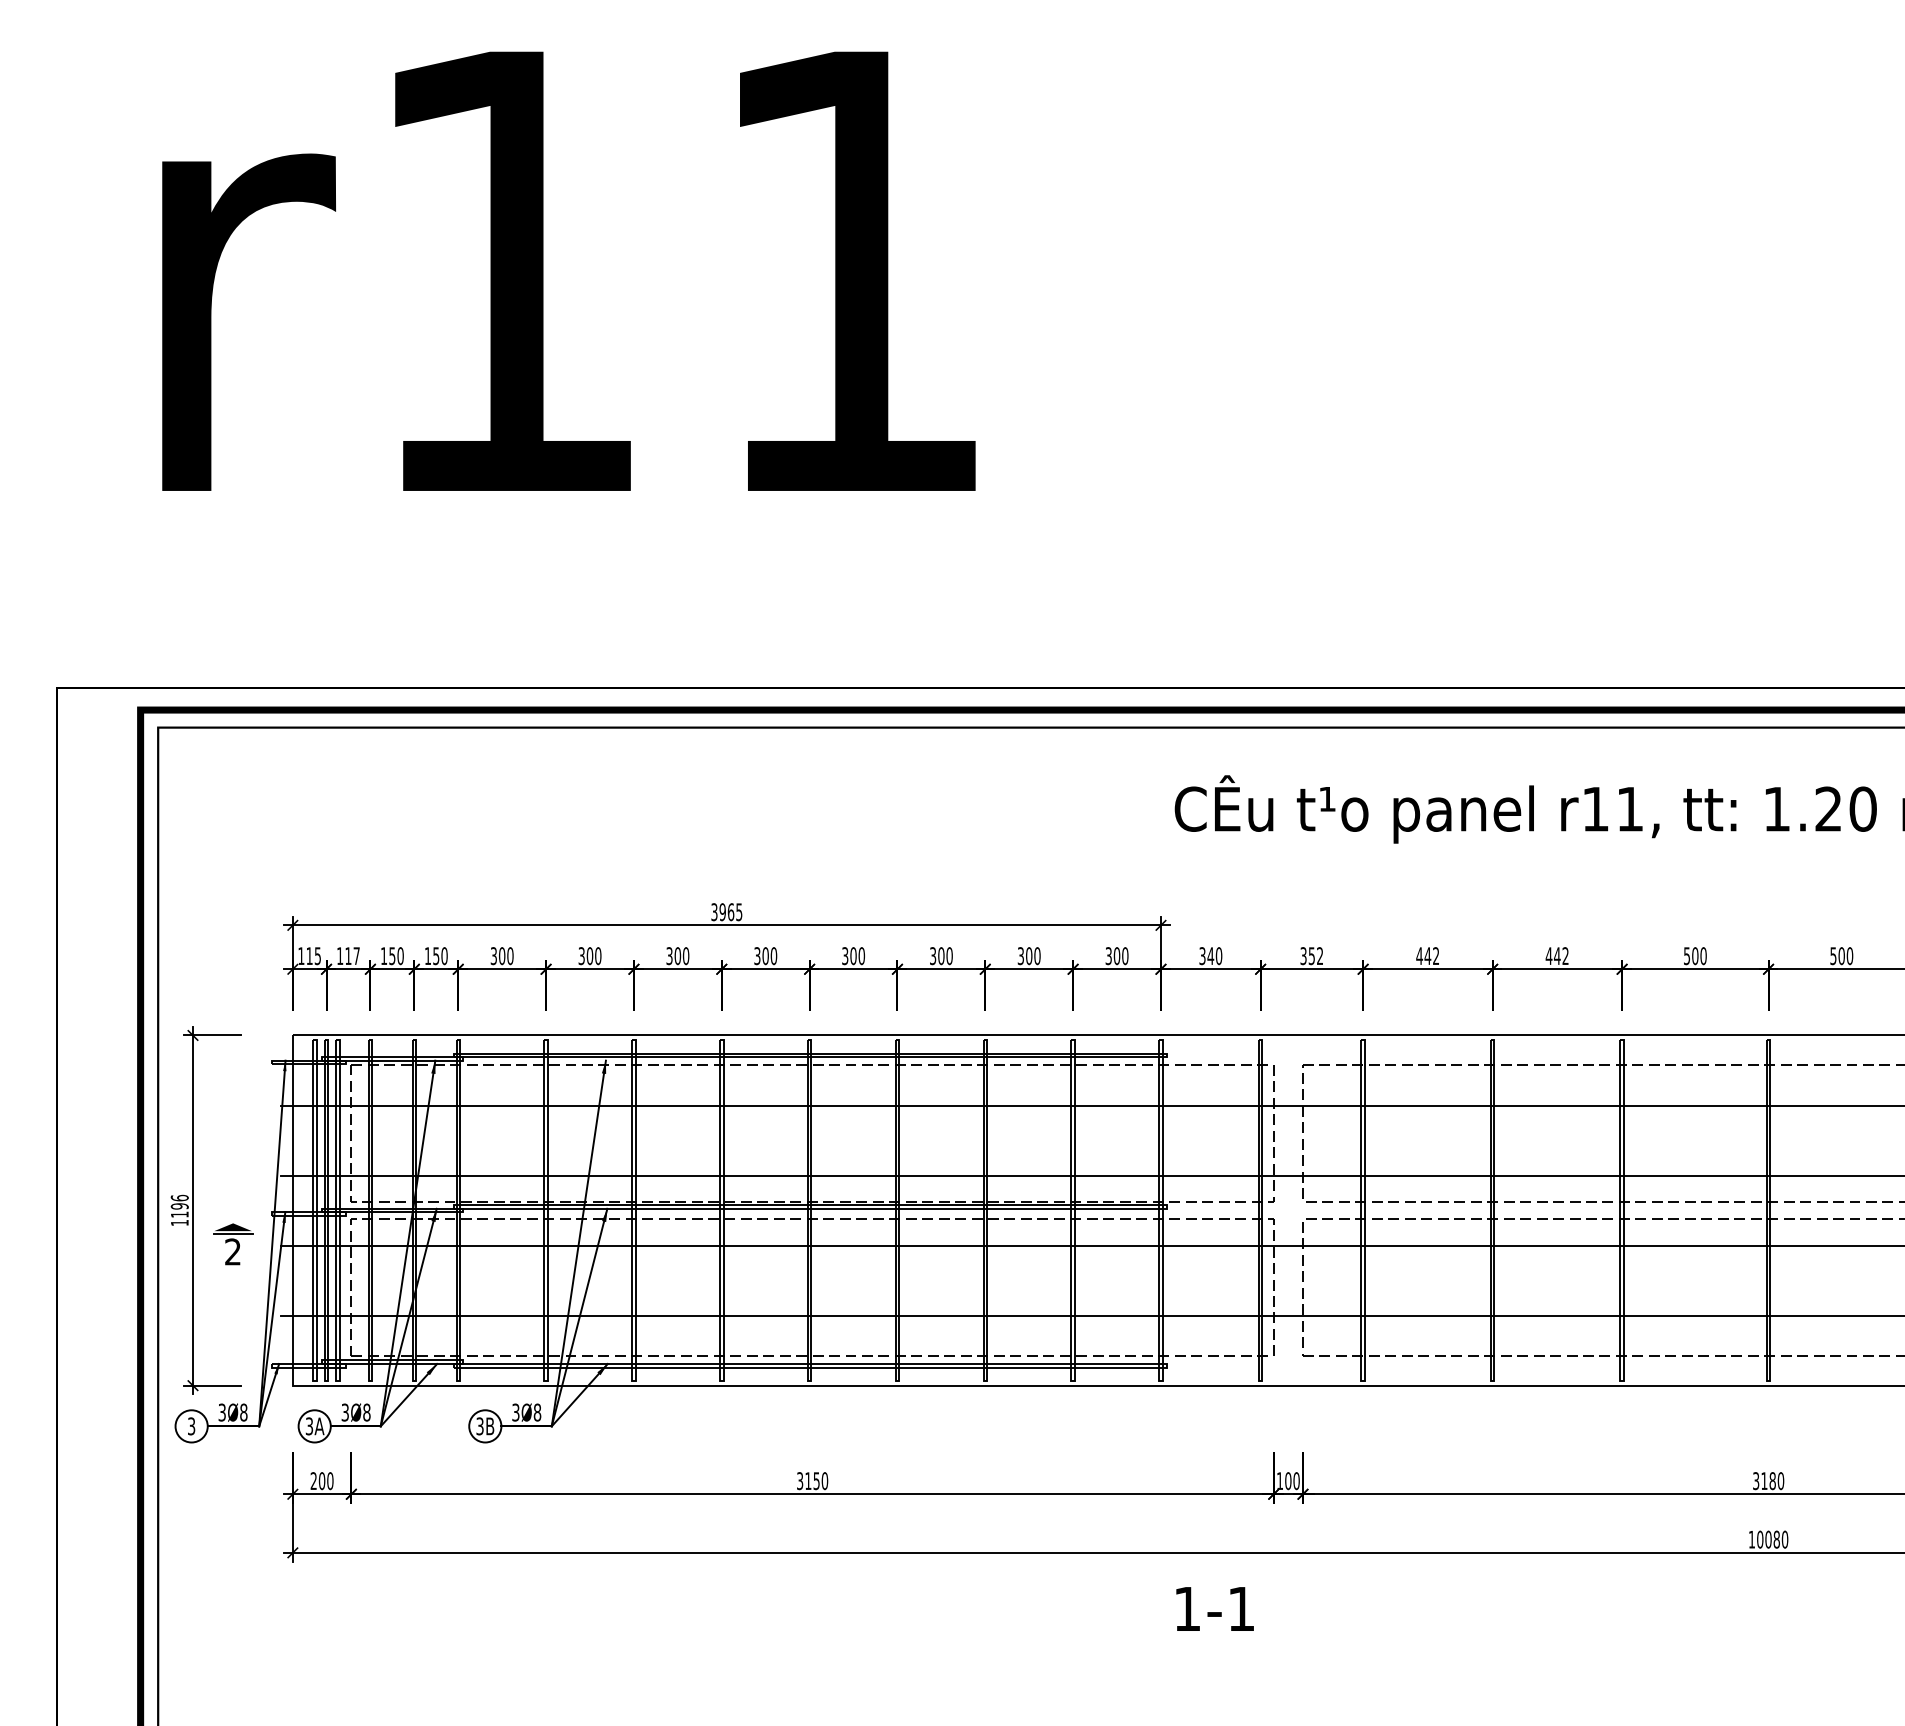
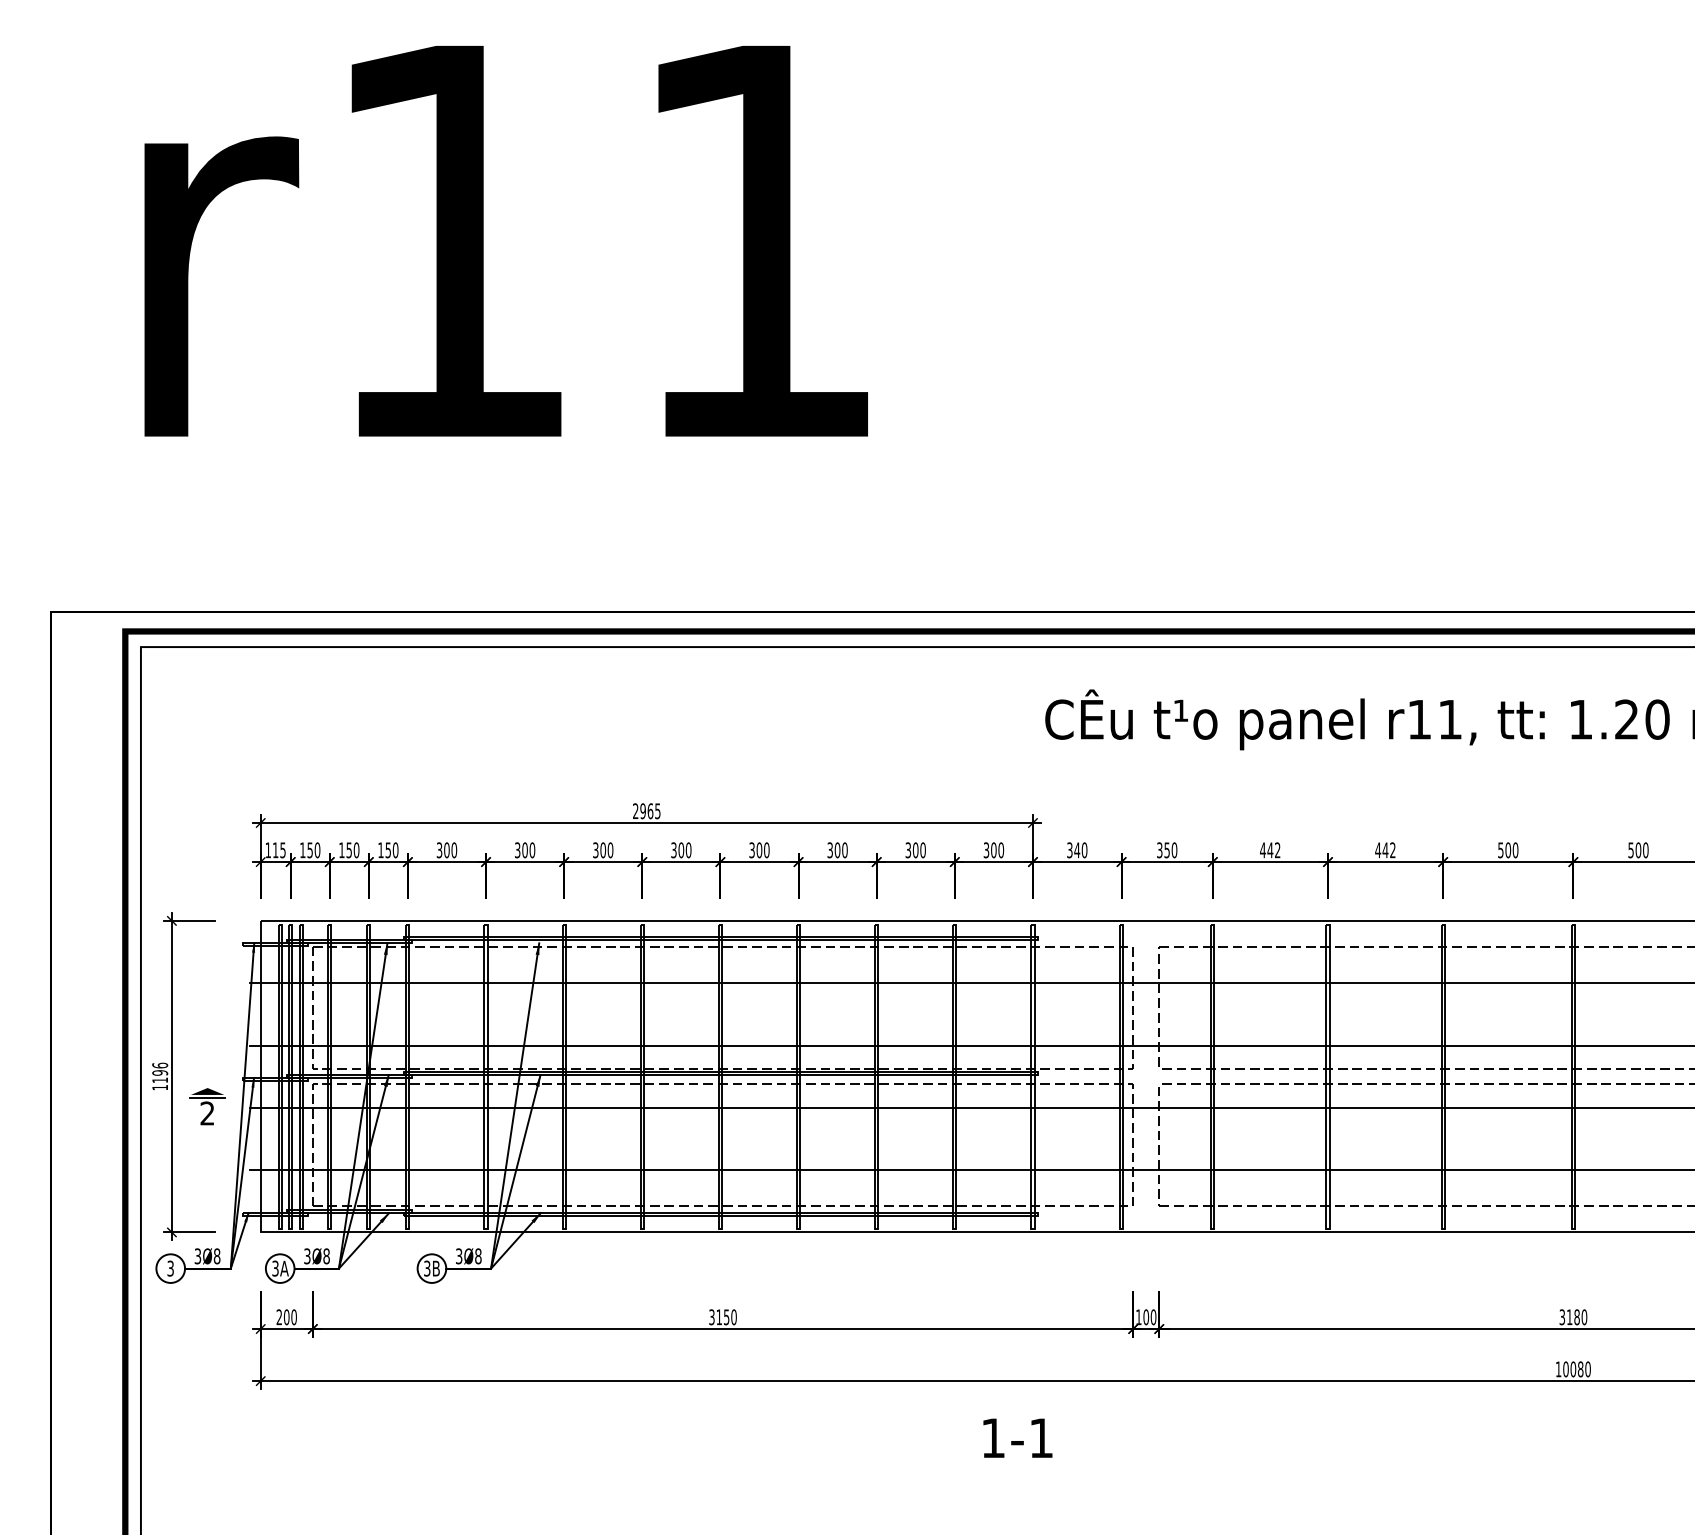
text: (714, 912) -> (635, 811), 3965 -> 2965
text: (352, 956) -> (313, 850), 117 -> 150
text: (1320, 956) -> (1174, 850), 352 -> 350
text: (1214, 1608) -> (1017, 1437), moved

